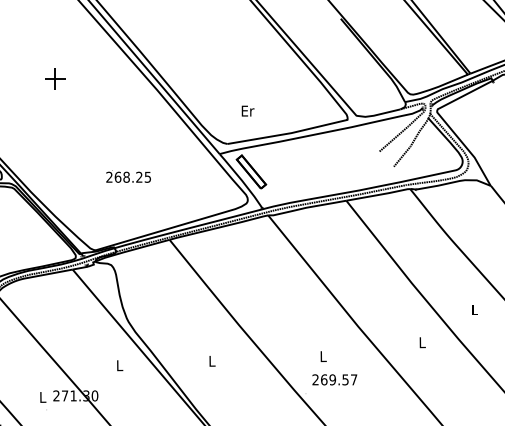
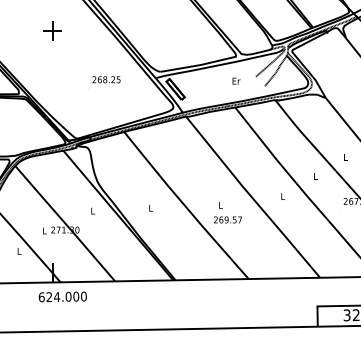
part: (55, 78) -> (52, 30), size x1.43
text: (248, 109) -> (236, 80), moved
text: (128, 176) -> (106, 79), moved

